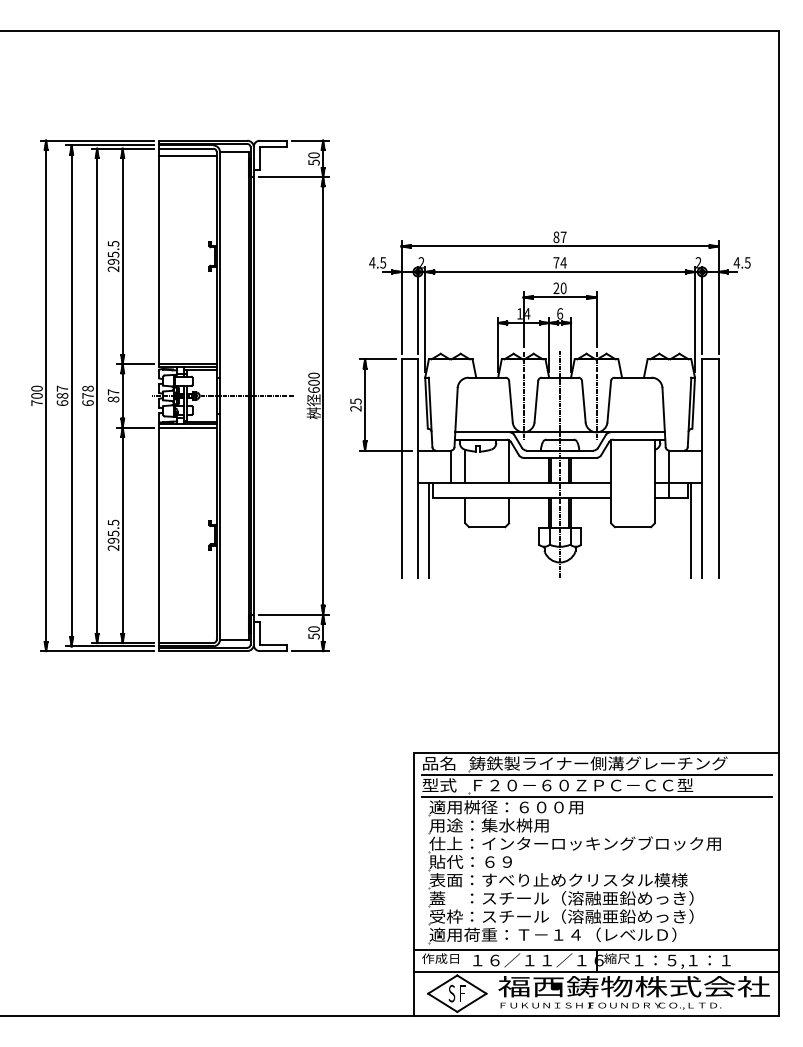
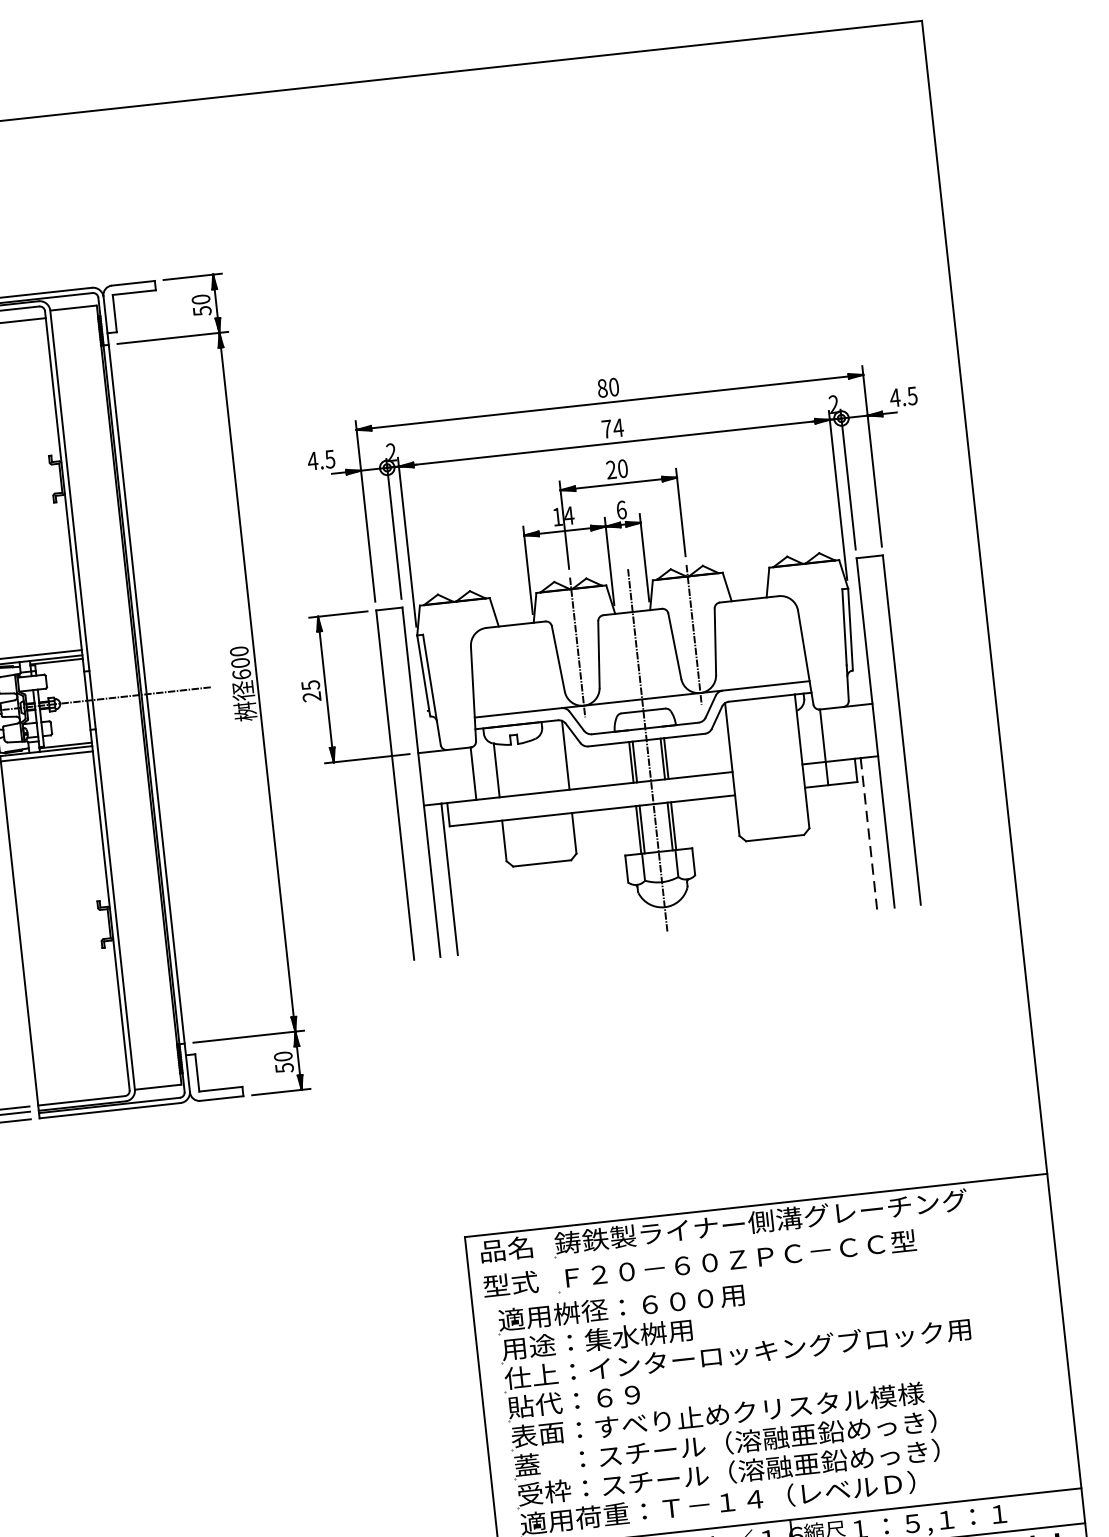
text: (563, 237) -> (613, 387), 87 -> 80
line: (691, 531) -> (869, 834), solid -> dashed
line: (596, 775) -> (759, 1241), removed
line: (596, 796) -> (763, 1274), removed

